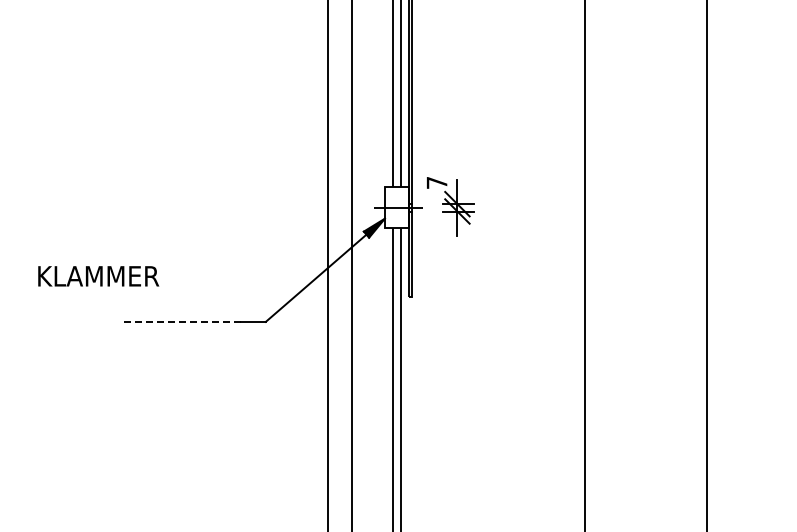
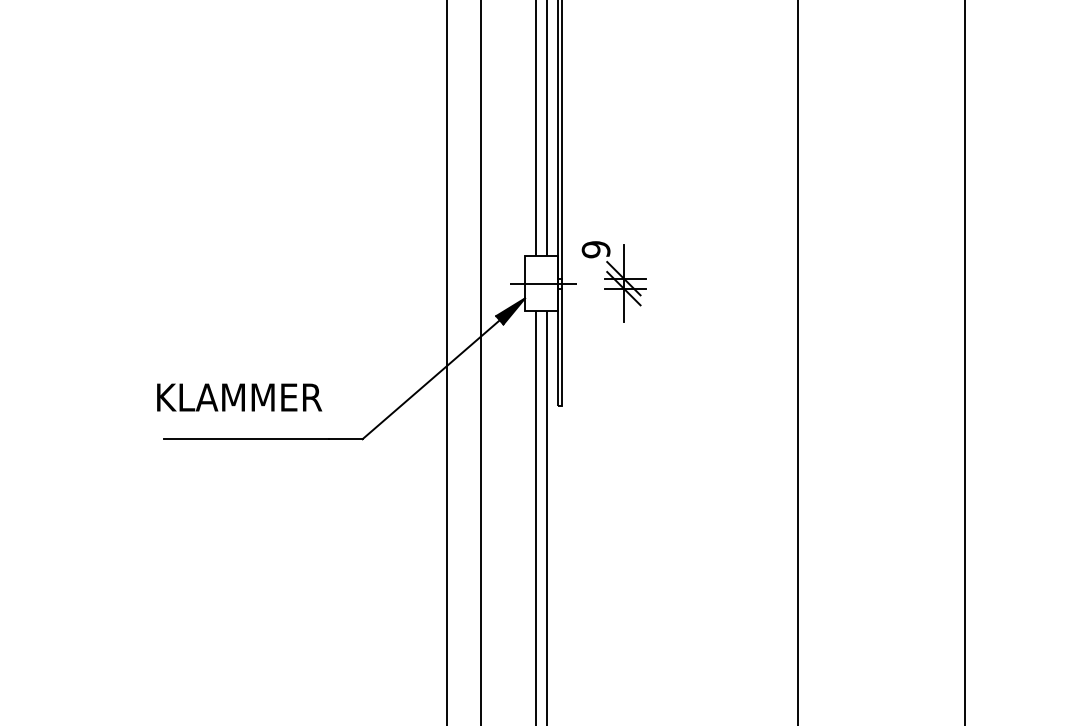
text: (436, 182) -> (595, 249), 7 -> 9
text: (98, 276) -> (239, 397), moved
line: (180, 321) -> (246, 438), dashed -> solid

